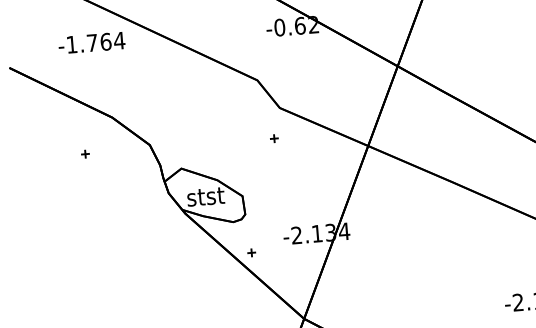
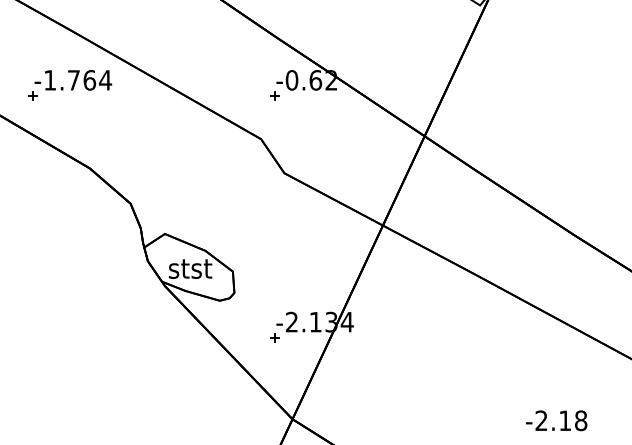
part: (273, 138) -> (274, 95), moved
part: (84, 153) -> (32, 95), moved
part: (251, 252) -> (274, 337), moved

